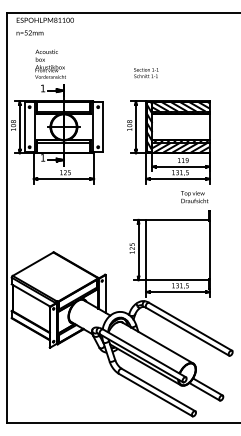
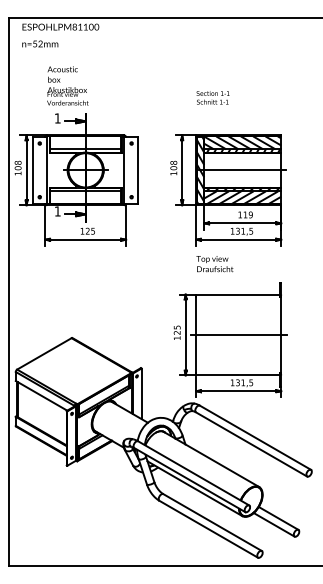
text: (145, 72) -> (212, 97), moved
line: (180, 127) -> (242, 170), added
text: (194, 197) -> (214, 264), moved
line: (178, 249) -> (239, 334), added

